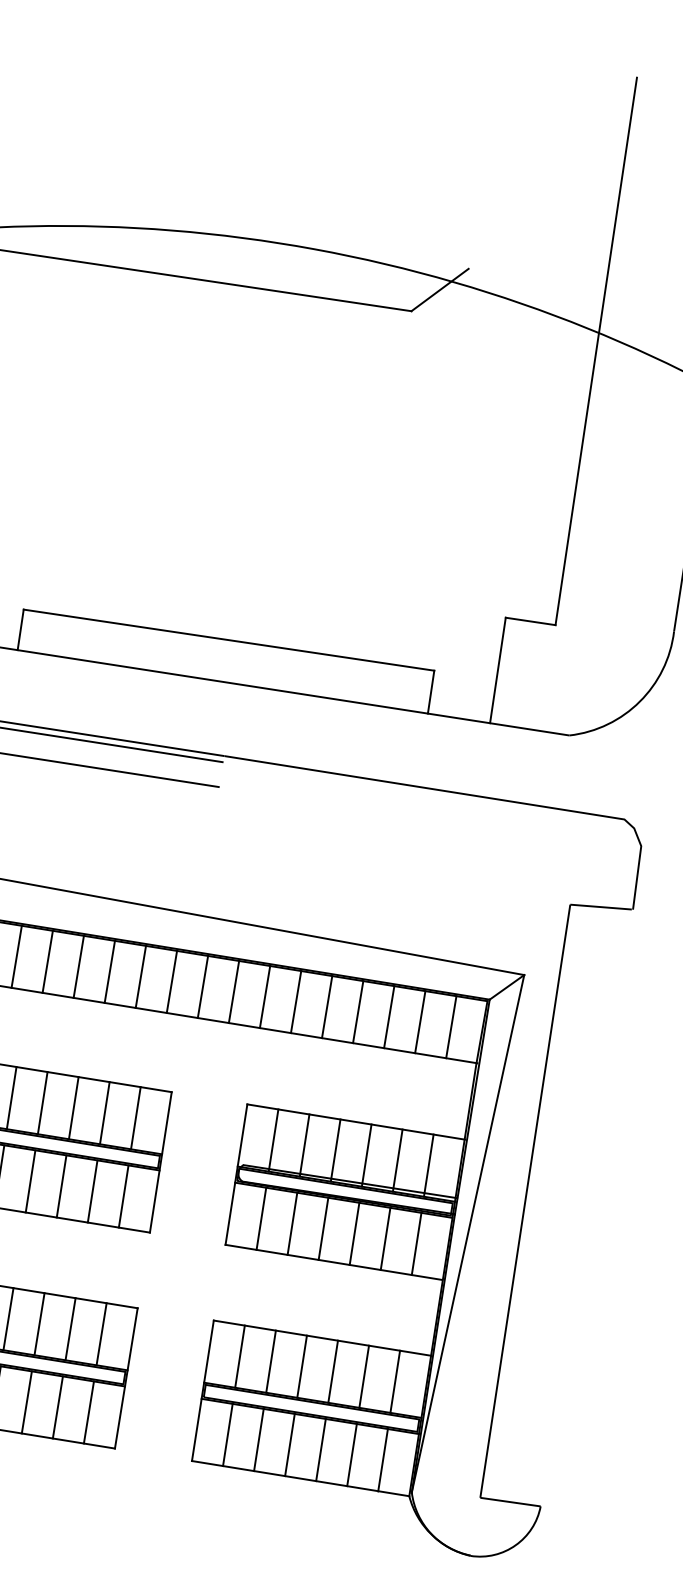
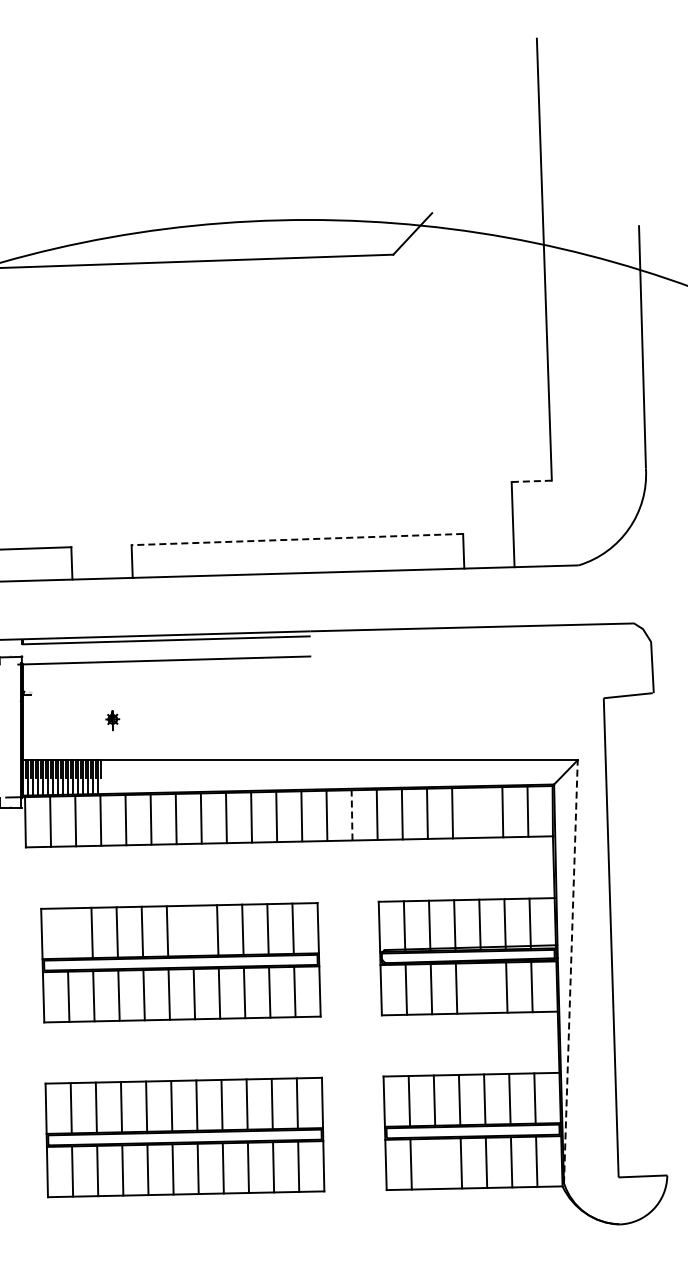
line: (530, 621) -> (531, 481), solid -> dashed
line: (229, 640) -> (297, 539), solid -> dashed
line: (234, 991) -> (352, 814), solid -> dashed
line: (389, 1016) -> (477, 812), removed
line: (11, 1097) -> (192, 930), removed
line: (467, 1233) -> (570, 971), solid -> dashed
line: (354, 1234) -> (481, 988), removed
line: (258, 1439) -> (435, 1163), removed

